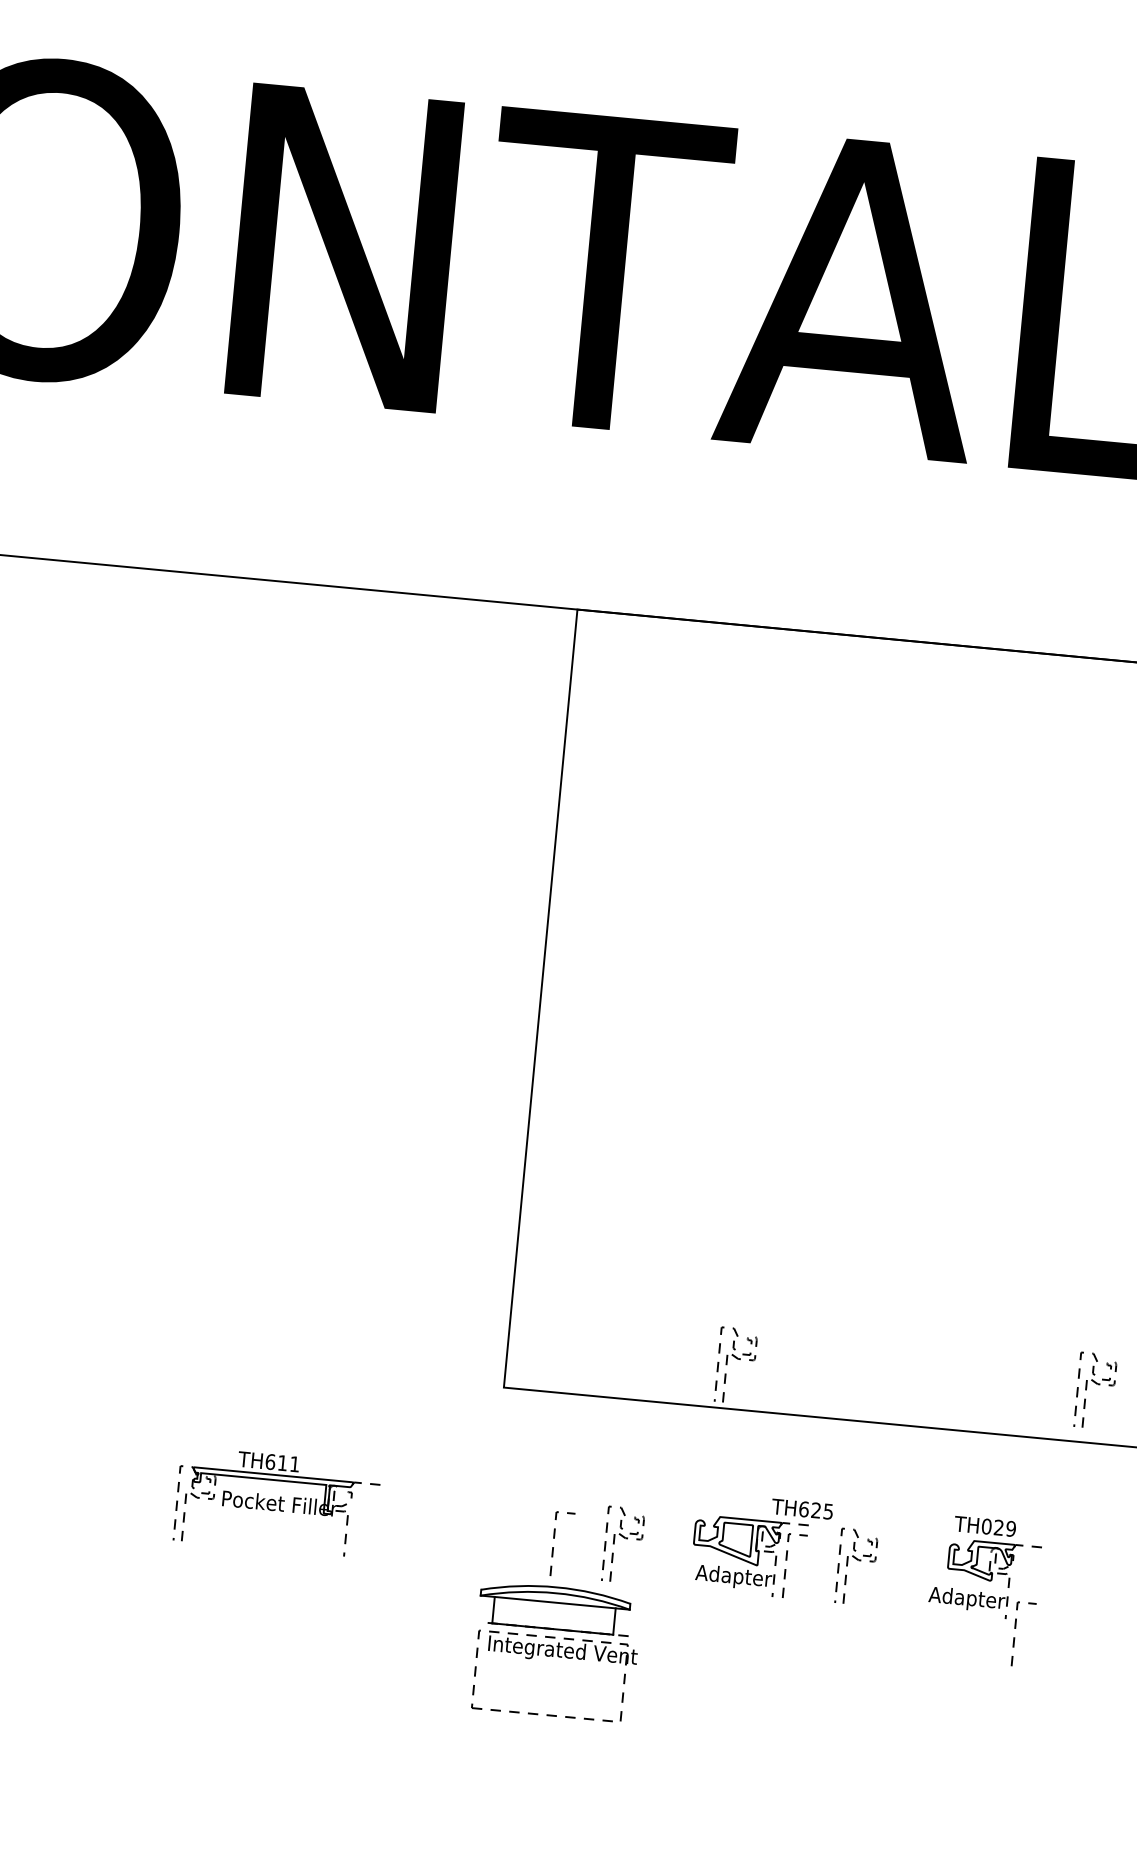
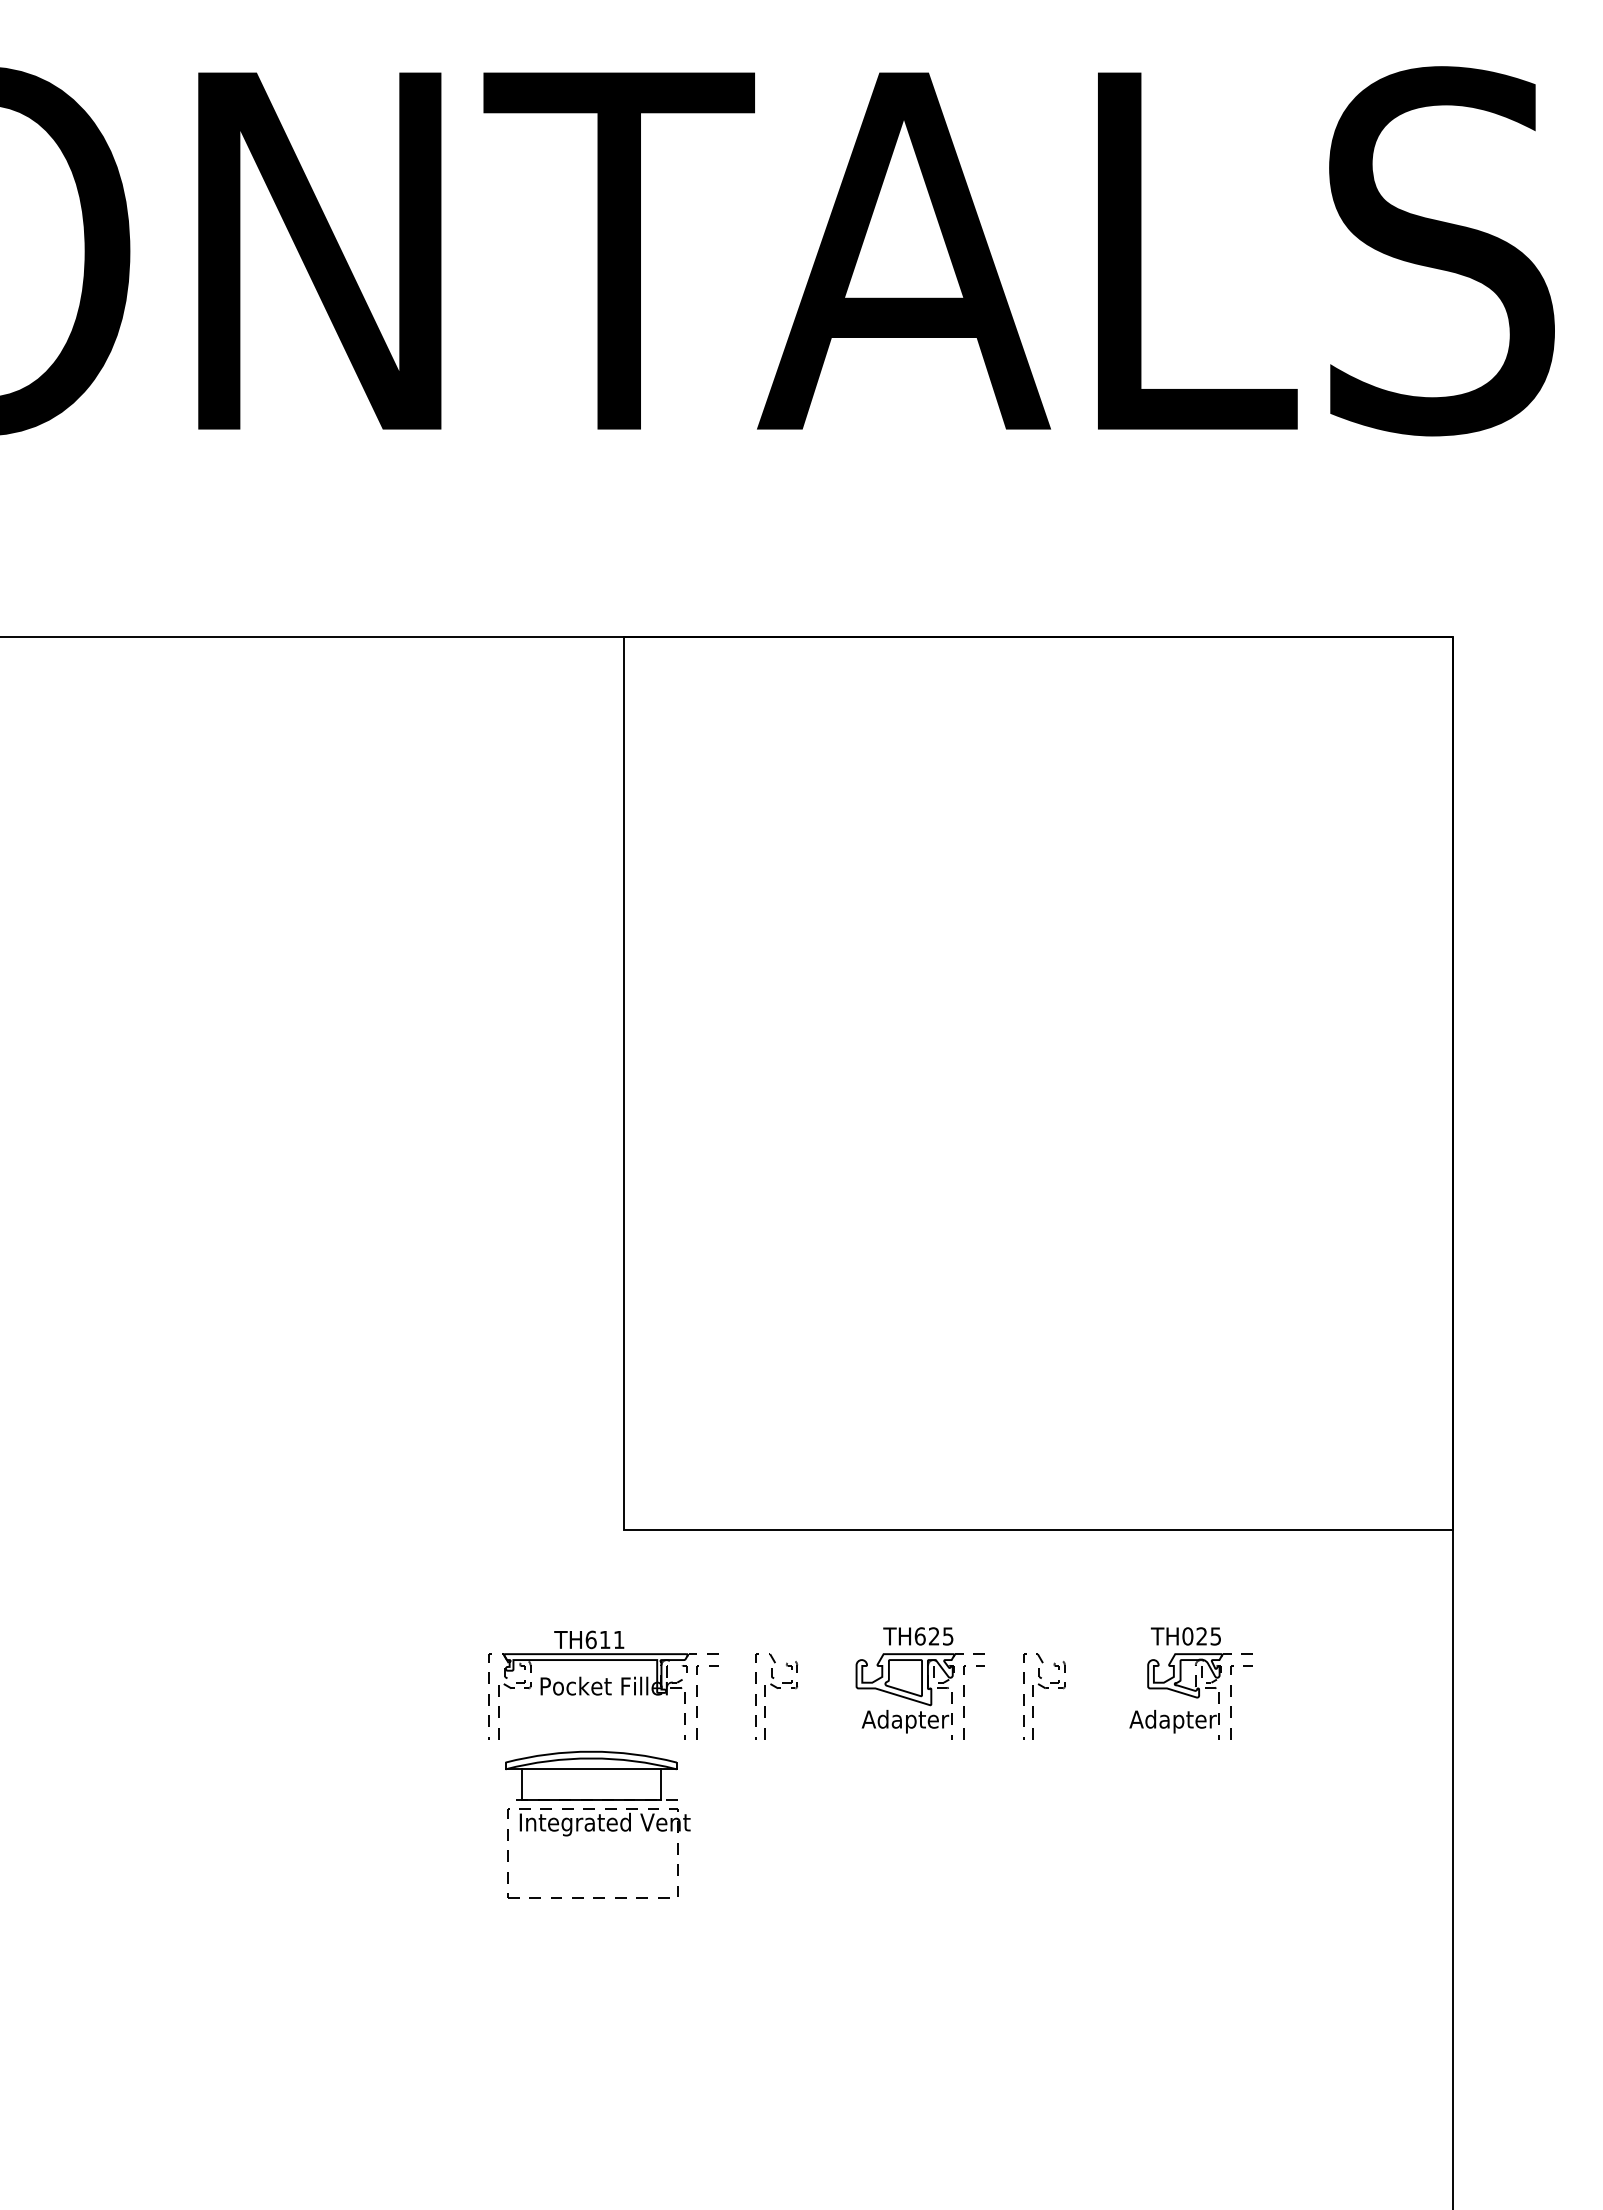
curve: (736, 1358) -> (885, 1472), removed
curve: (1096, 1384) -> (1297, 1462), removed
part: (277, 1501) -> (603, 1684), moved
text: (802, 1509) -> (918, 1636), moved
text: (1010, 1528) -> (1215, 1636), TH029 -> TH025
line: (1014, 1637) -> (1231, 1706), moved
part: (556, 1651) -> (597, 1824), moved

